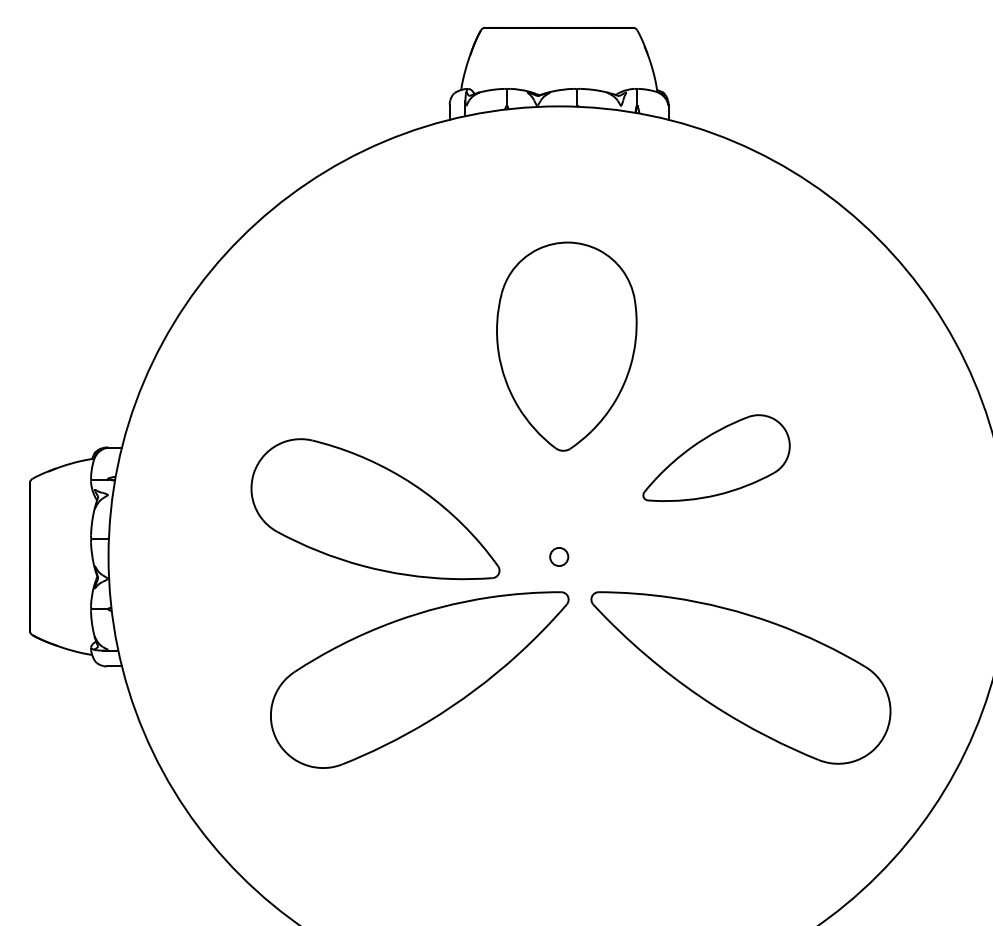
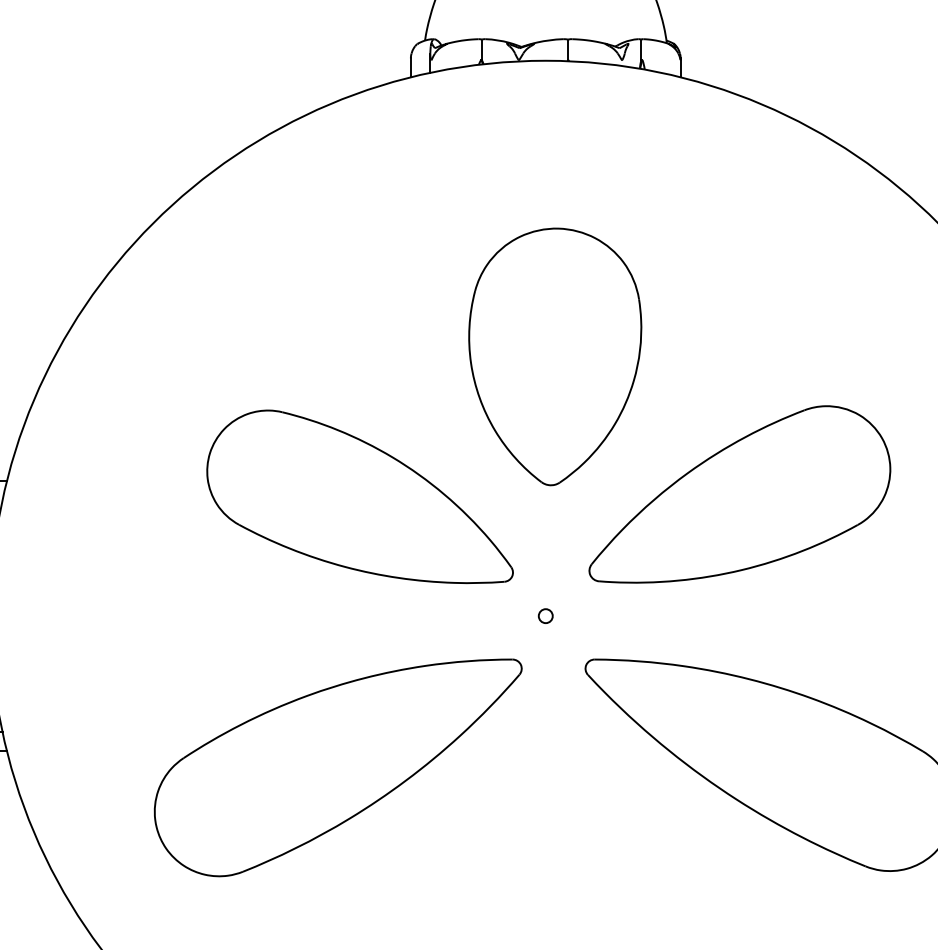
part: (716, 457) -> (739, 493), size x1.67
part: (375, 509) -> (360, 497), moved
circle: (558, 556) -> (544, 615), size x0.62
part: (419, 679) -> (337, 767), moved

